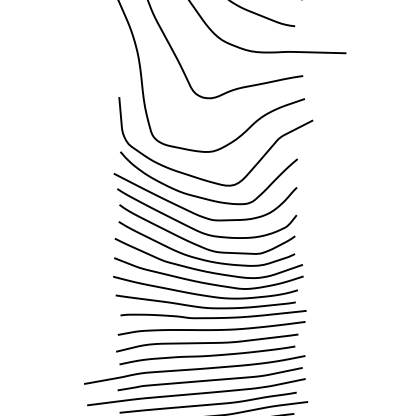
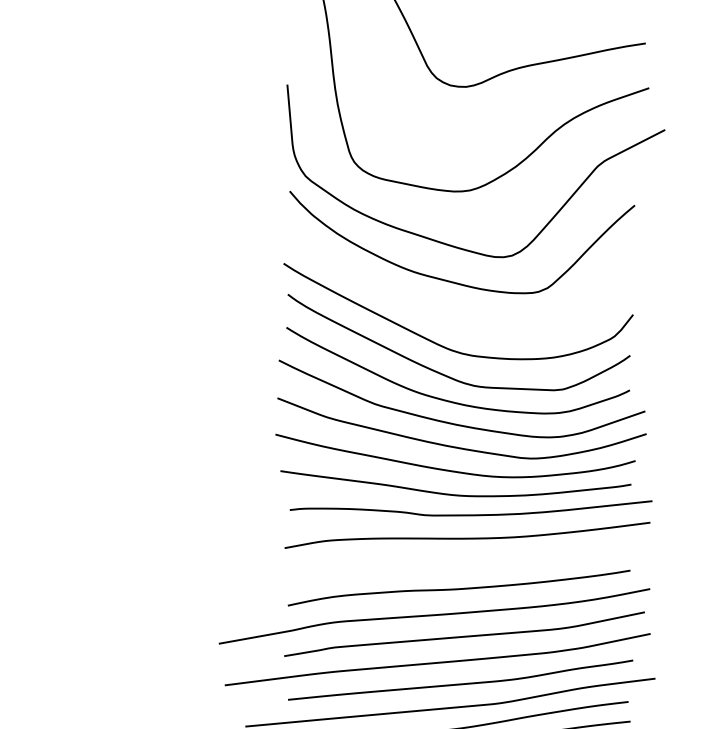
curve: (199, 214) -> (443, 313), removed
curve: (207, 342) -> (459, 562), removed

